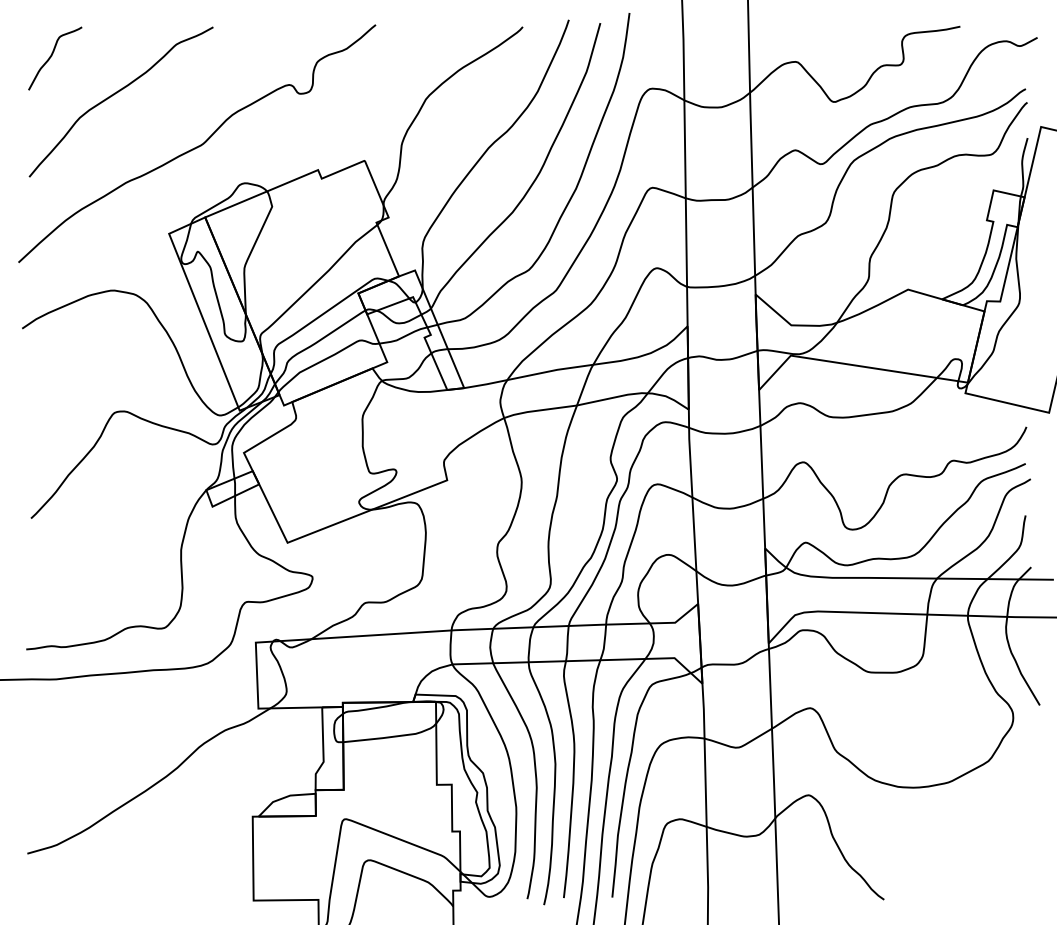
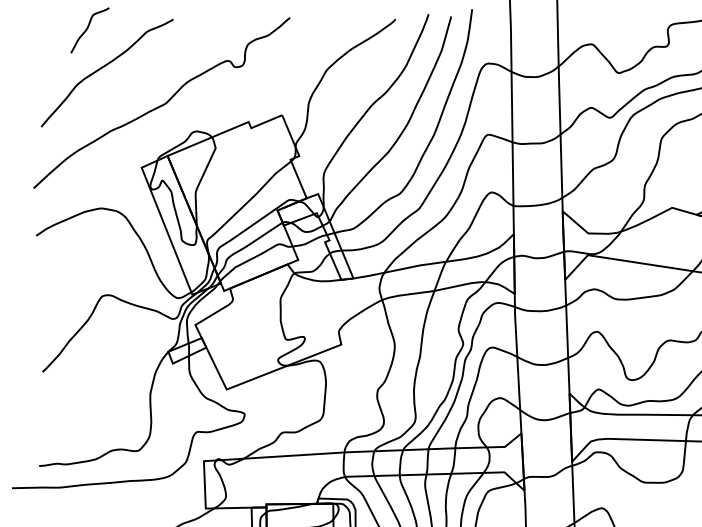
curve: (51, 57) -> (87, 29), moved

